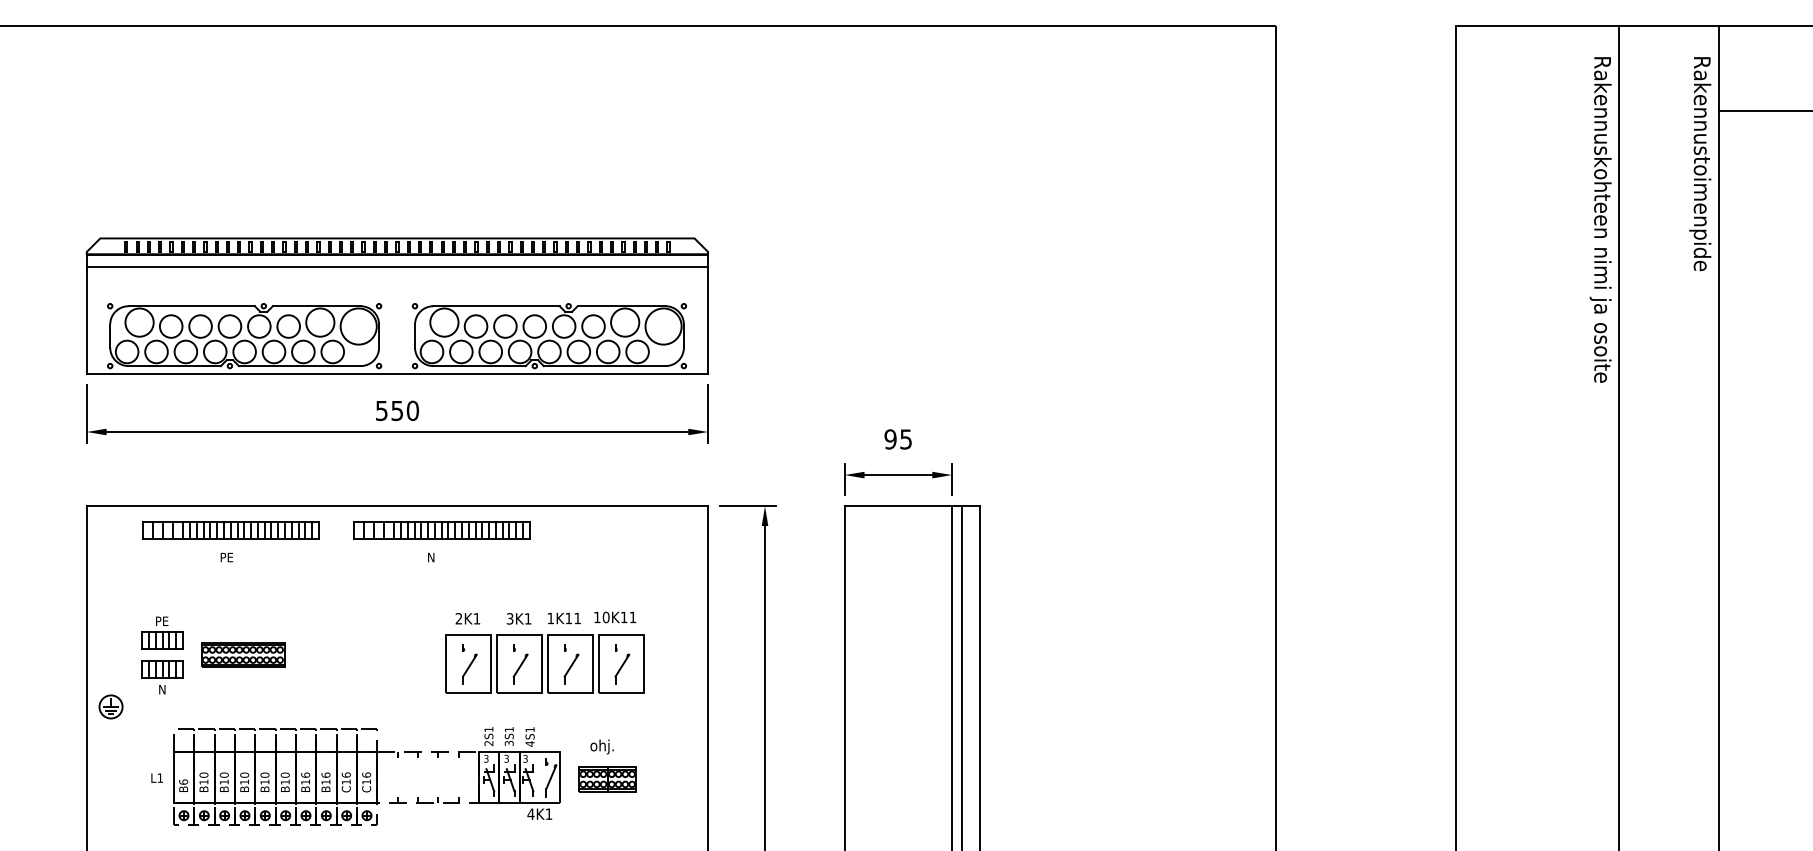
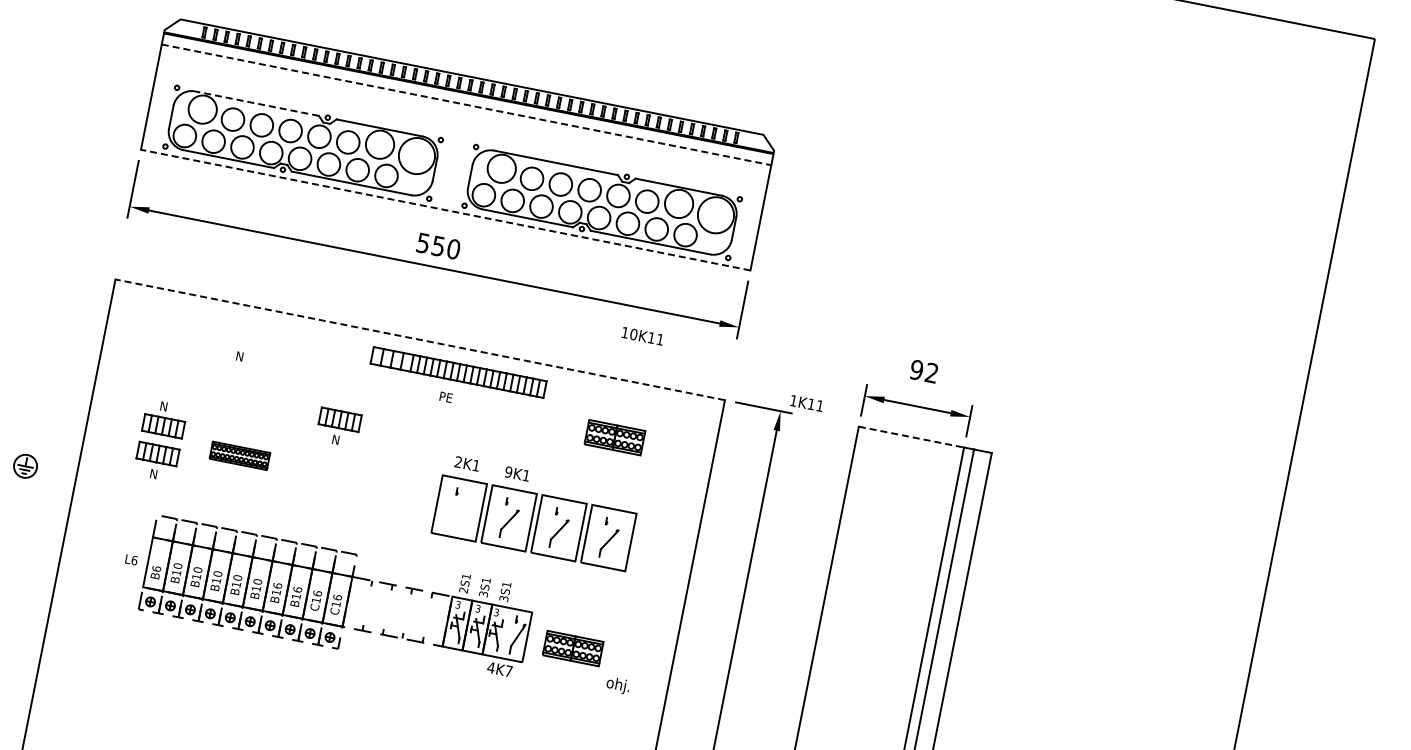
line: (397, 266) -> (466, 104), solid -> dashed
line: (191, 306) -> (256, 103), solid -> dashed
line: (397, 374) -> (445, 210), solid -> dashed
text: (905, 439) -> (931, 373), 95 -> 92
line: (397, 506) -> (420, 340), solid -> dashed
line: (898, 506) -> (911, 437), solid -> dashed
part: (230, 530) -> (251, 331), removed
text: (227, 557) -> (243, 357), PE -> N
text: (434, 557) -> (446, 397), N -> PE
part: (607, 564) -> (614, 437), added
part: (334, 608) -> (338, 427), added
text: (615, 617) -> (643, 336), moved
text: (509, 618) -> (508, 471), 3K1 -> 9K1
text: (564, 618) -> (807, 403), moved
text: (162, 620) -> (167, 406), PE -> N
part: (243, 654) -> (240, 455), size x0.7
part: (469, 668) -> (459, 513), removed
part: (110, 706) -> (25, 465), moved
text: (529, 743) -> (503, 598), 4S1 -> 3S1
text: (601, 746) -> (617, 685), moved
text: (160, 777) -> (134, 559), L1 -> L6
text: (548, 813) -> (508, 670), 4K1 -> 4K7

